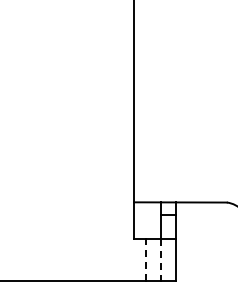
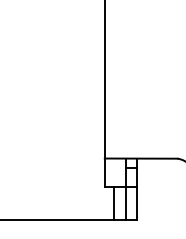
line: (146, 260) -> (114, 204), dashed -> solid
line: (160, 260) -> (125, 204), dashed -> solid

